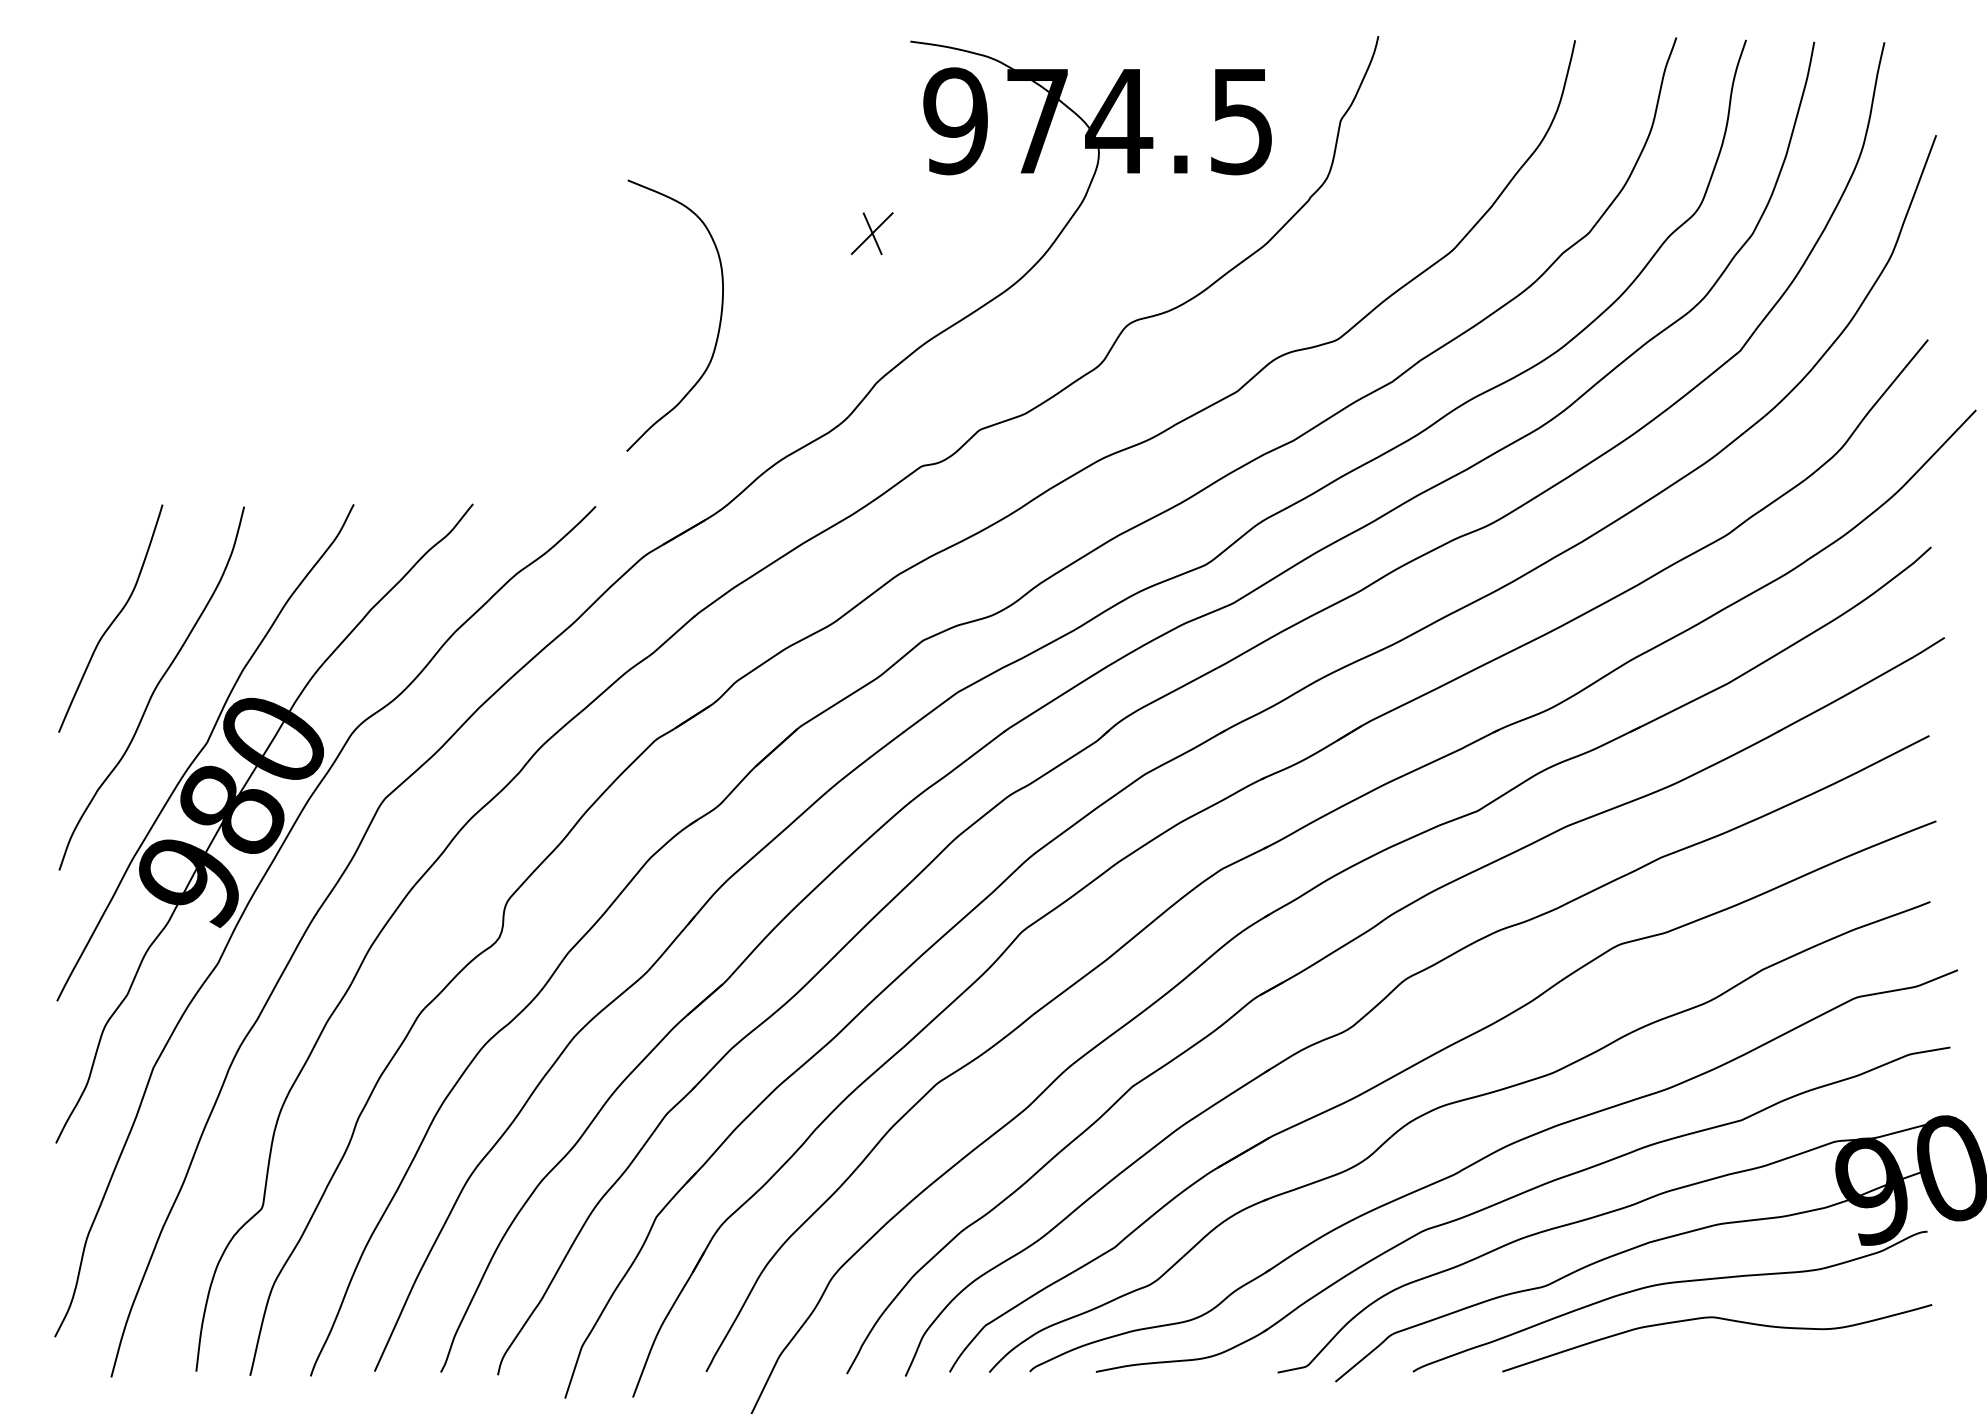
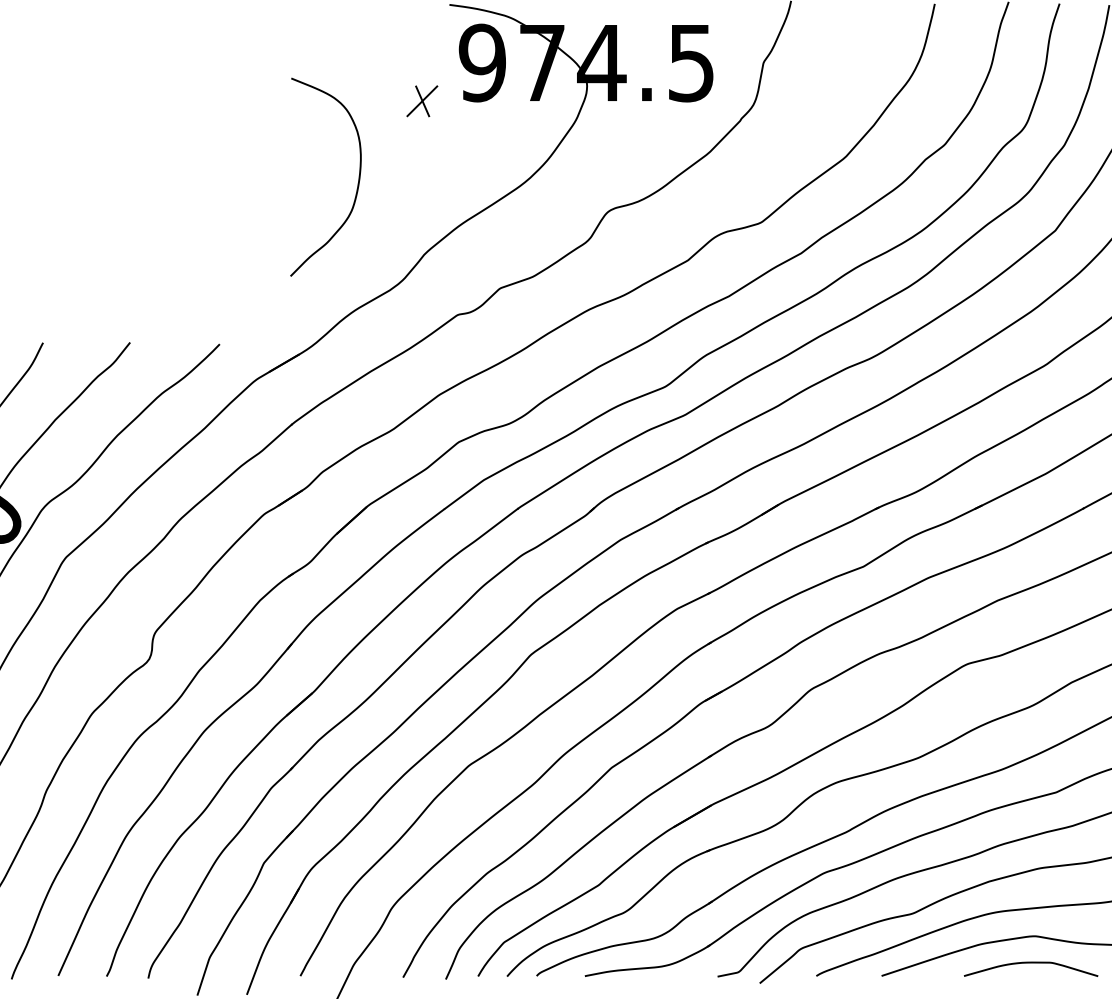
part: (871, 233) -> (421, 101), moved
curve: (719, 320) -> (358, 180), moved
curve: (1707, 1354) -> (1031, 963), added

